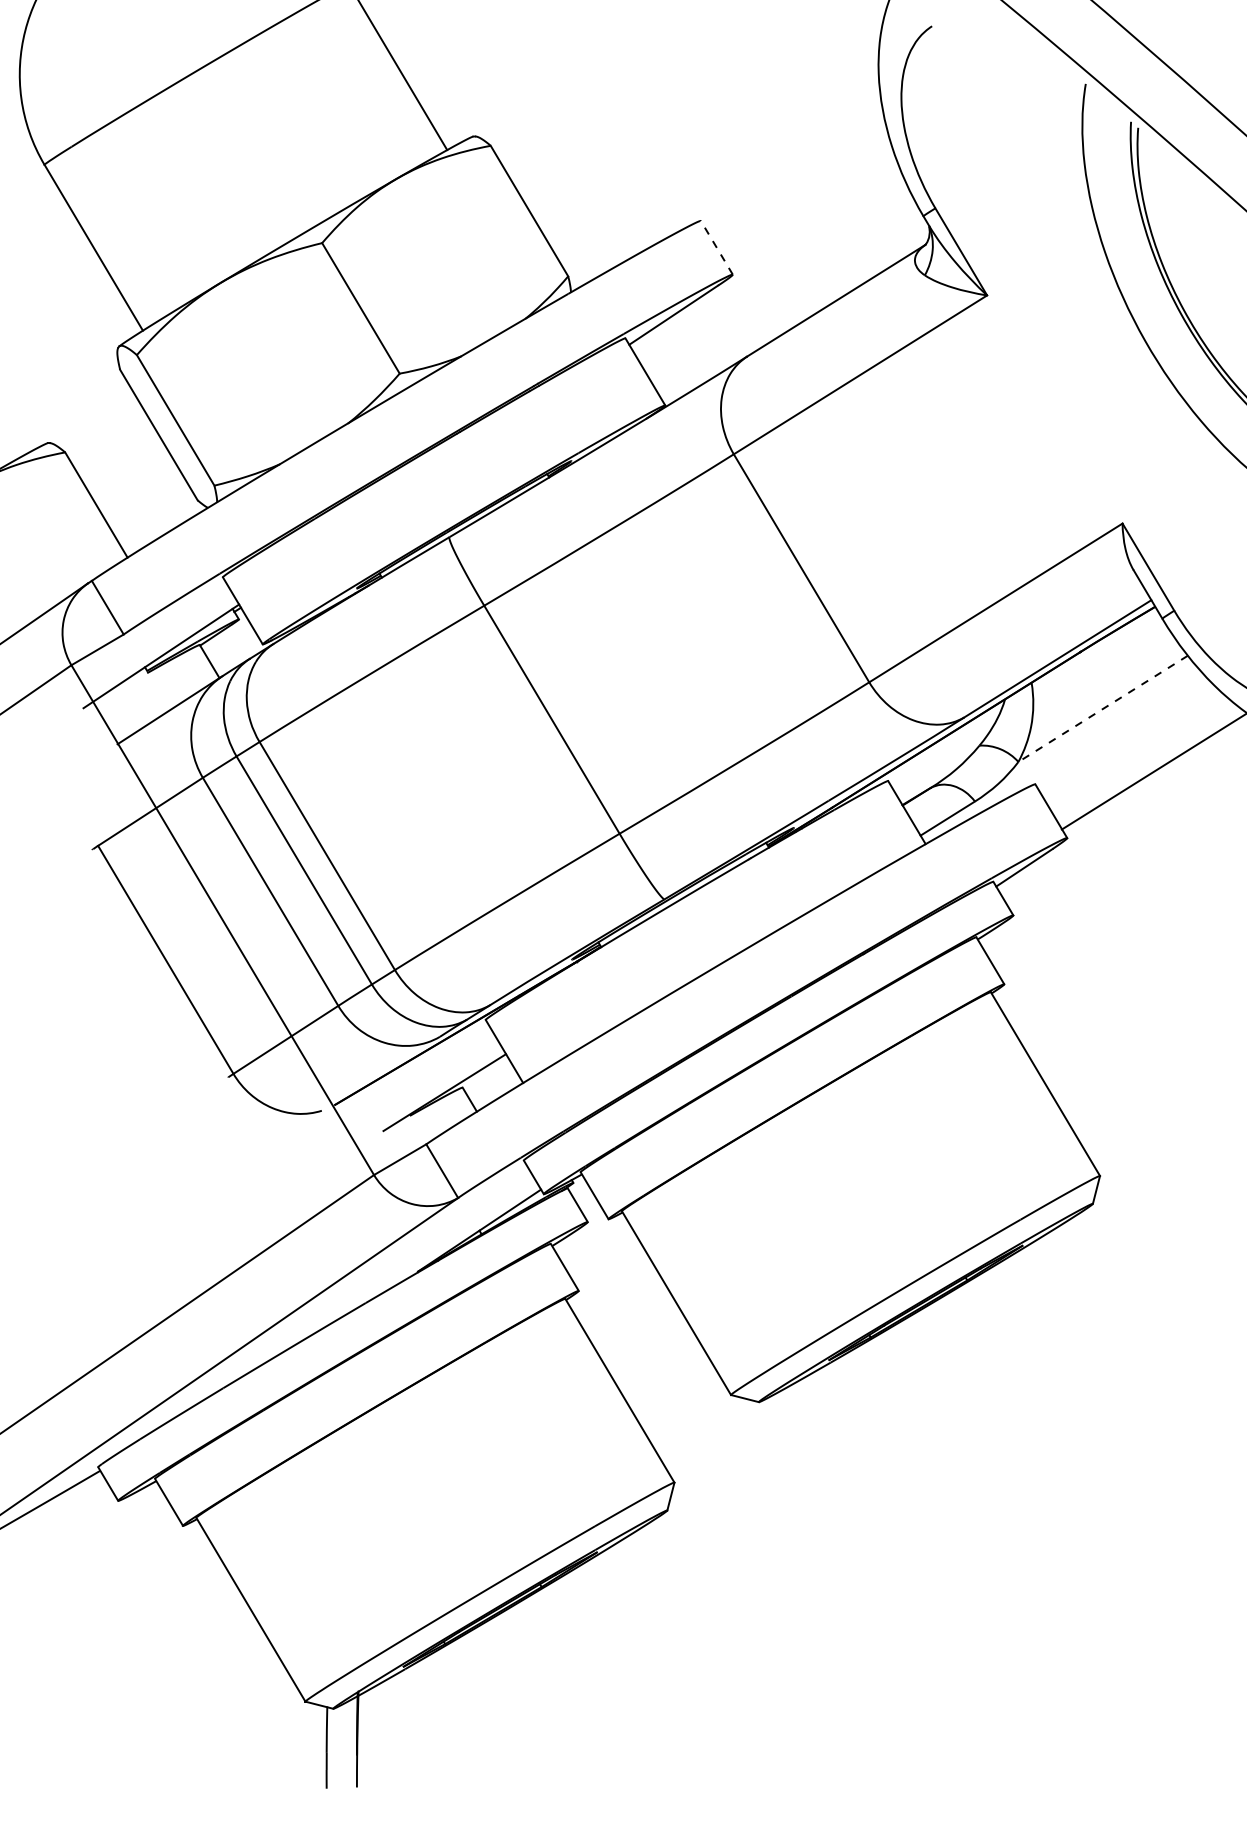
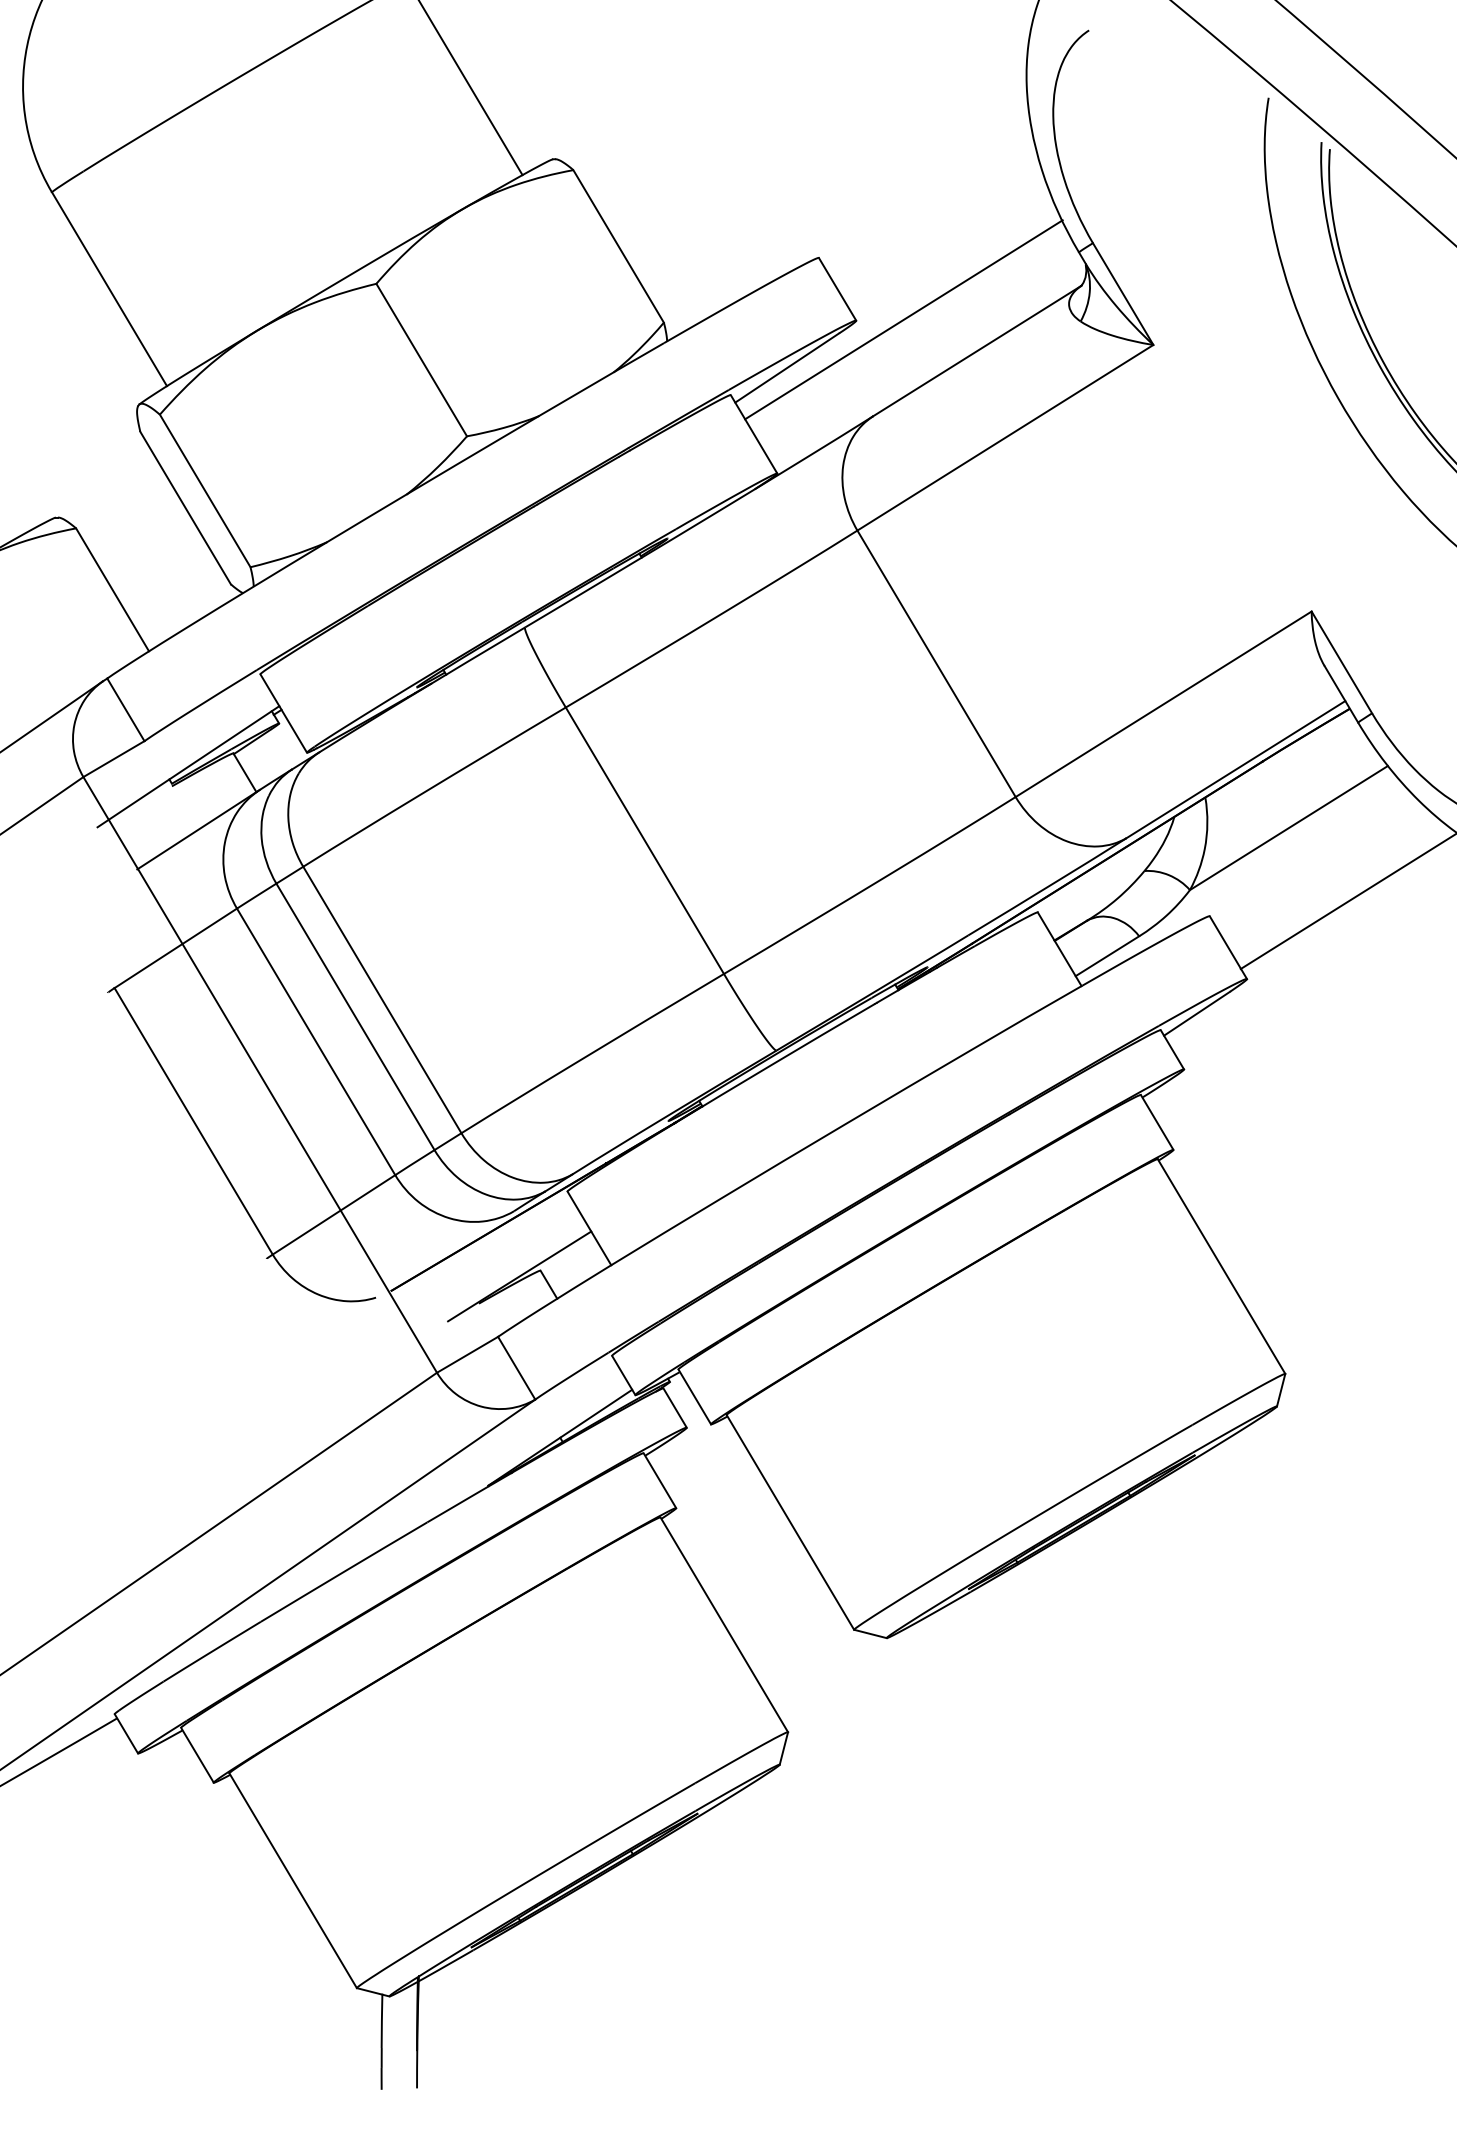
line: (716, 247) -> (837, 288), dashed -> solid
line: (773, 273) -> (903, 319), added
line: (1102, 709) -> (1288, 828), dashed -> solid

